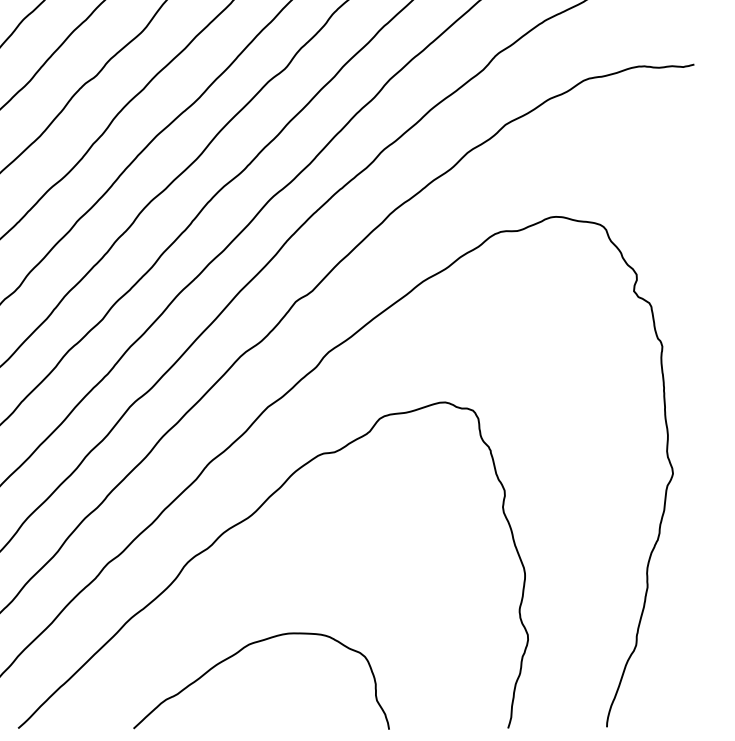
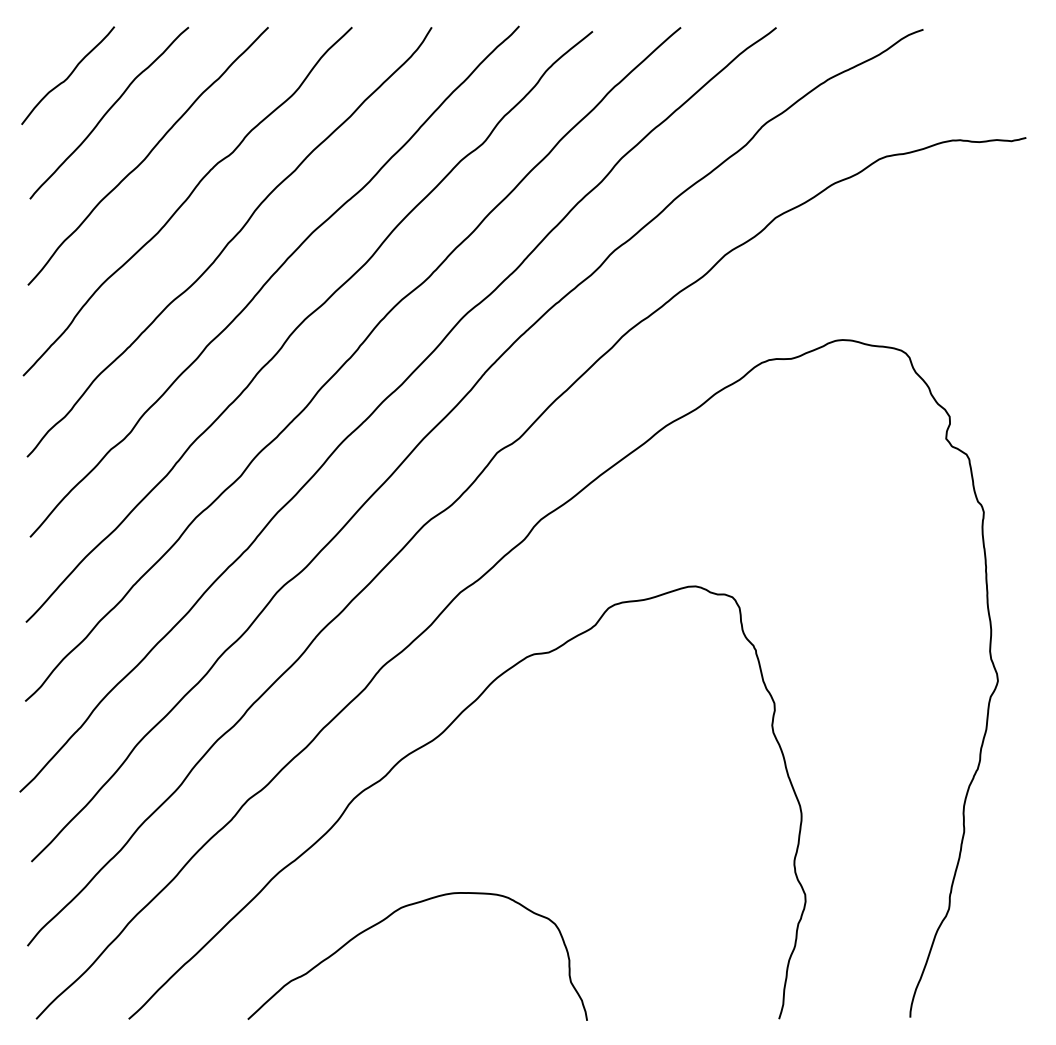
curve: (241, 651) -> (390, 916), moved

